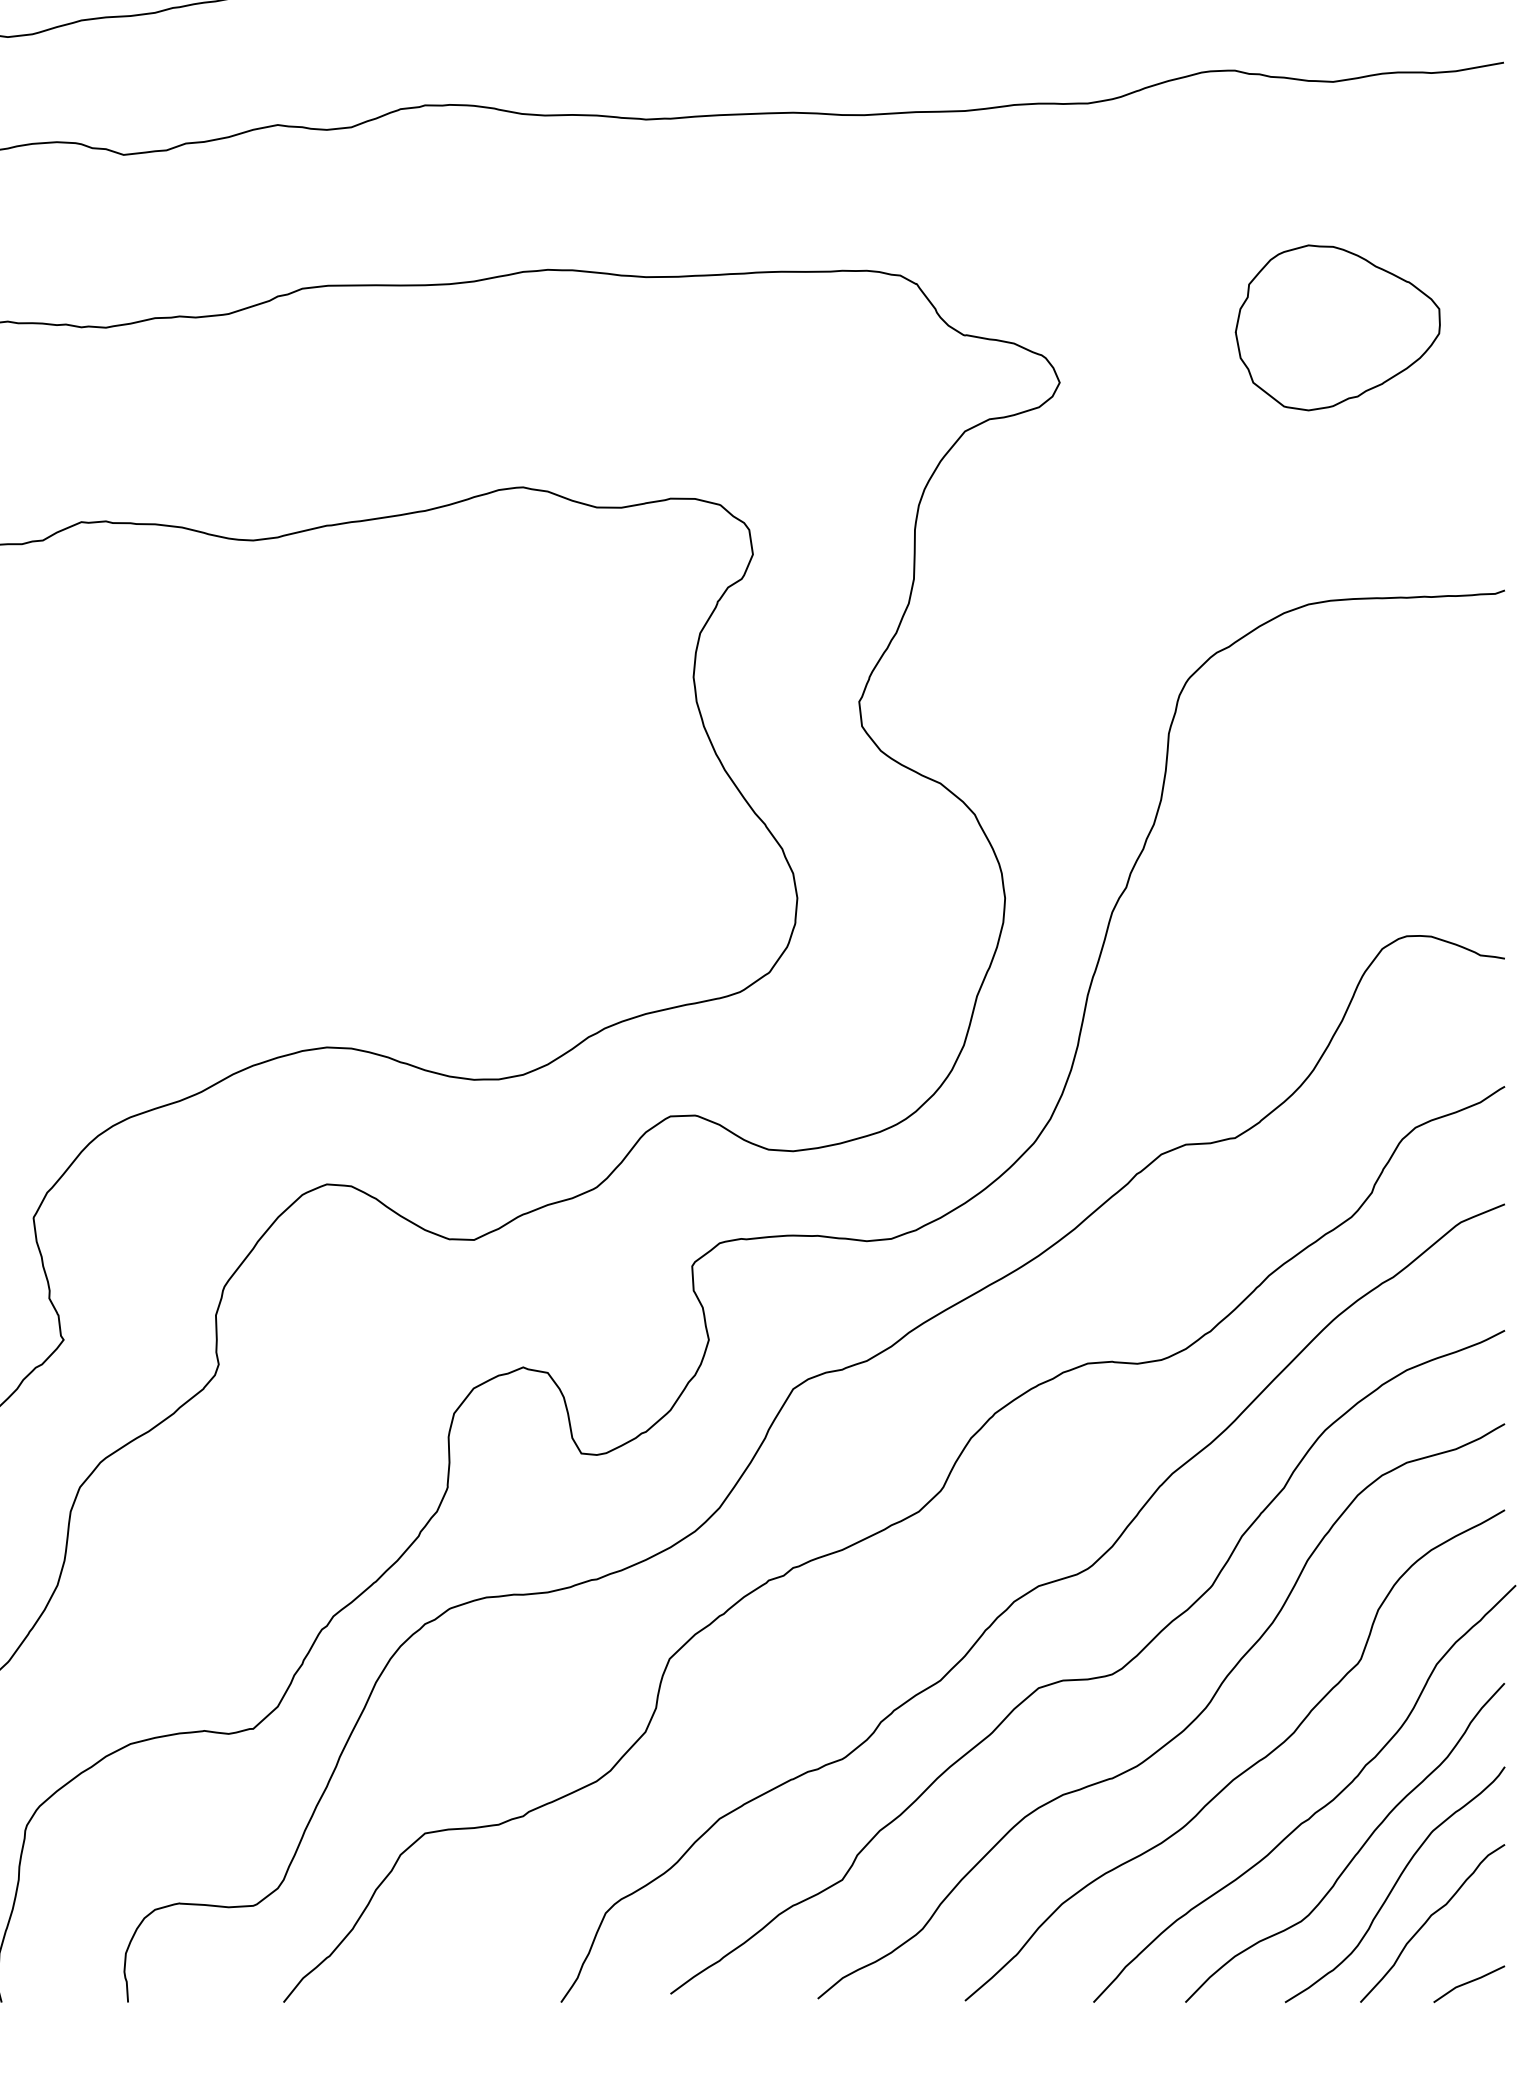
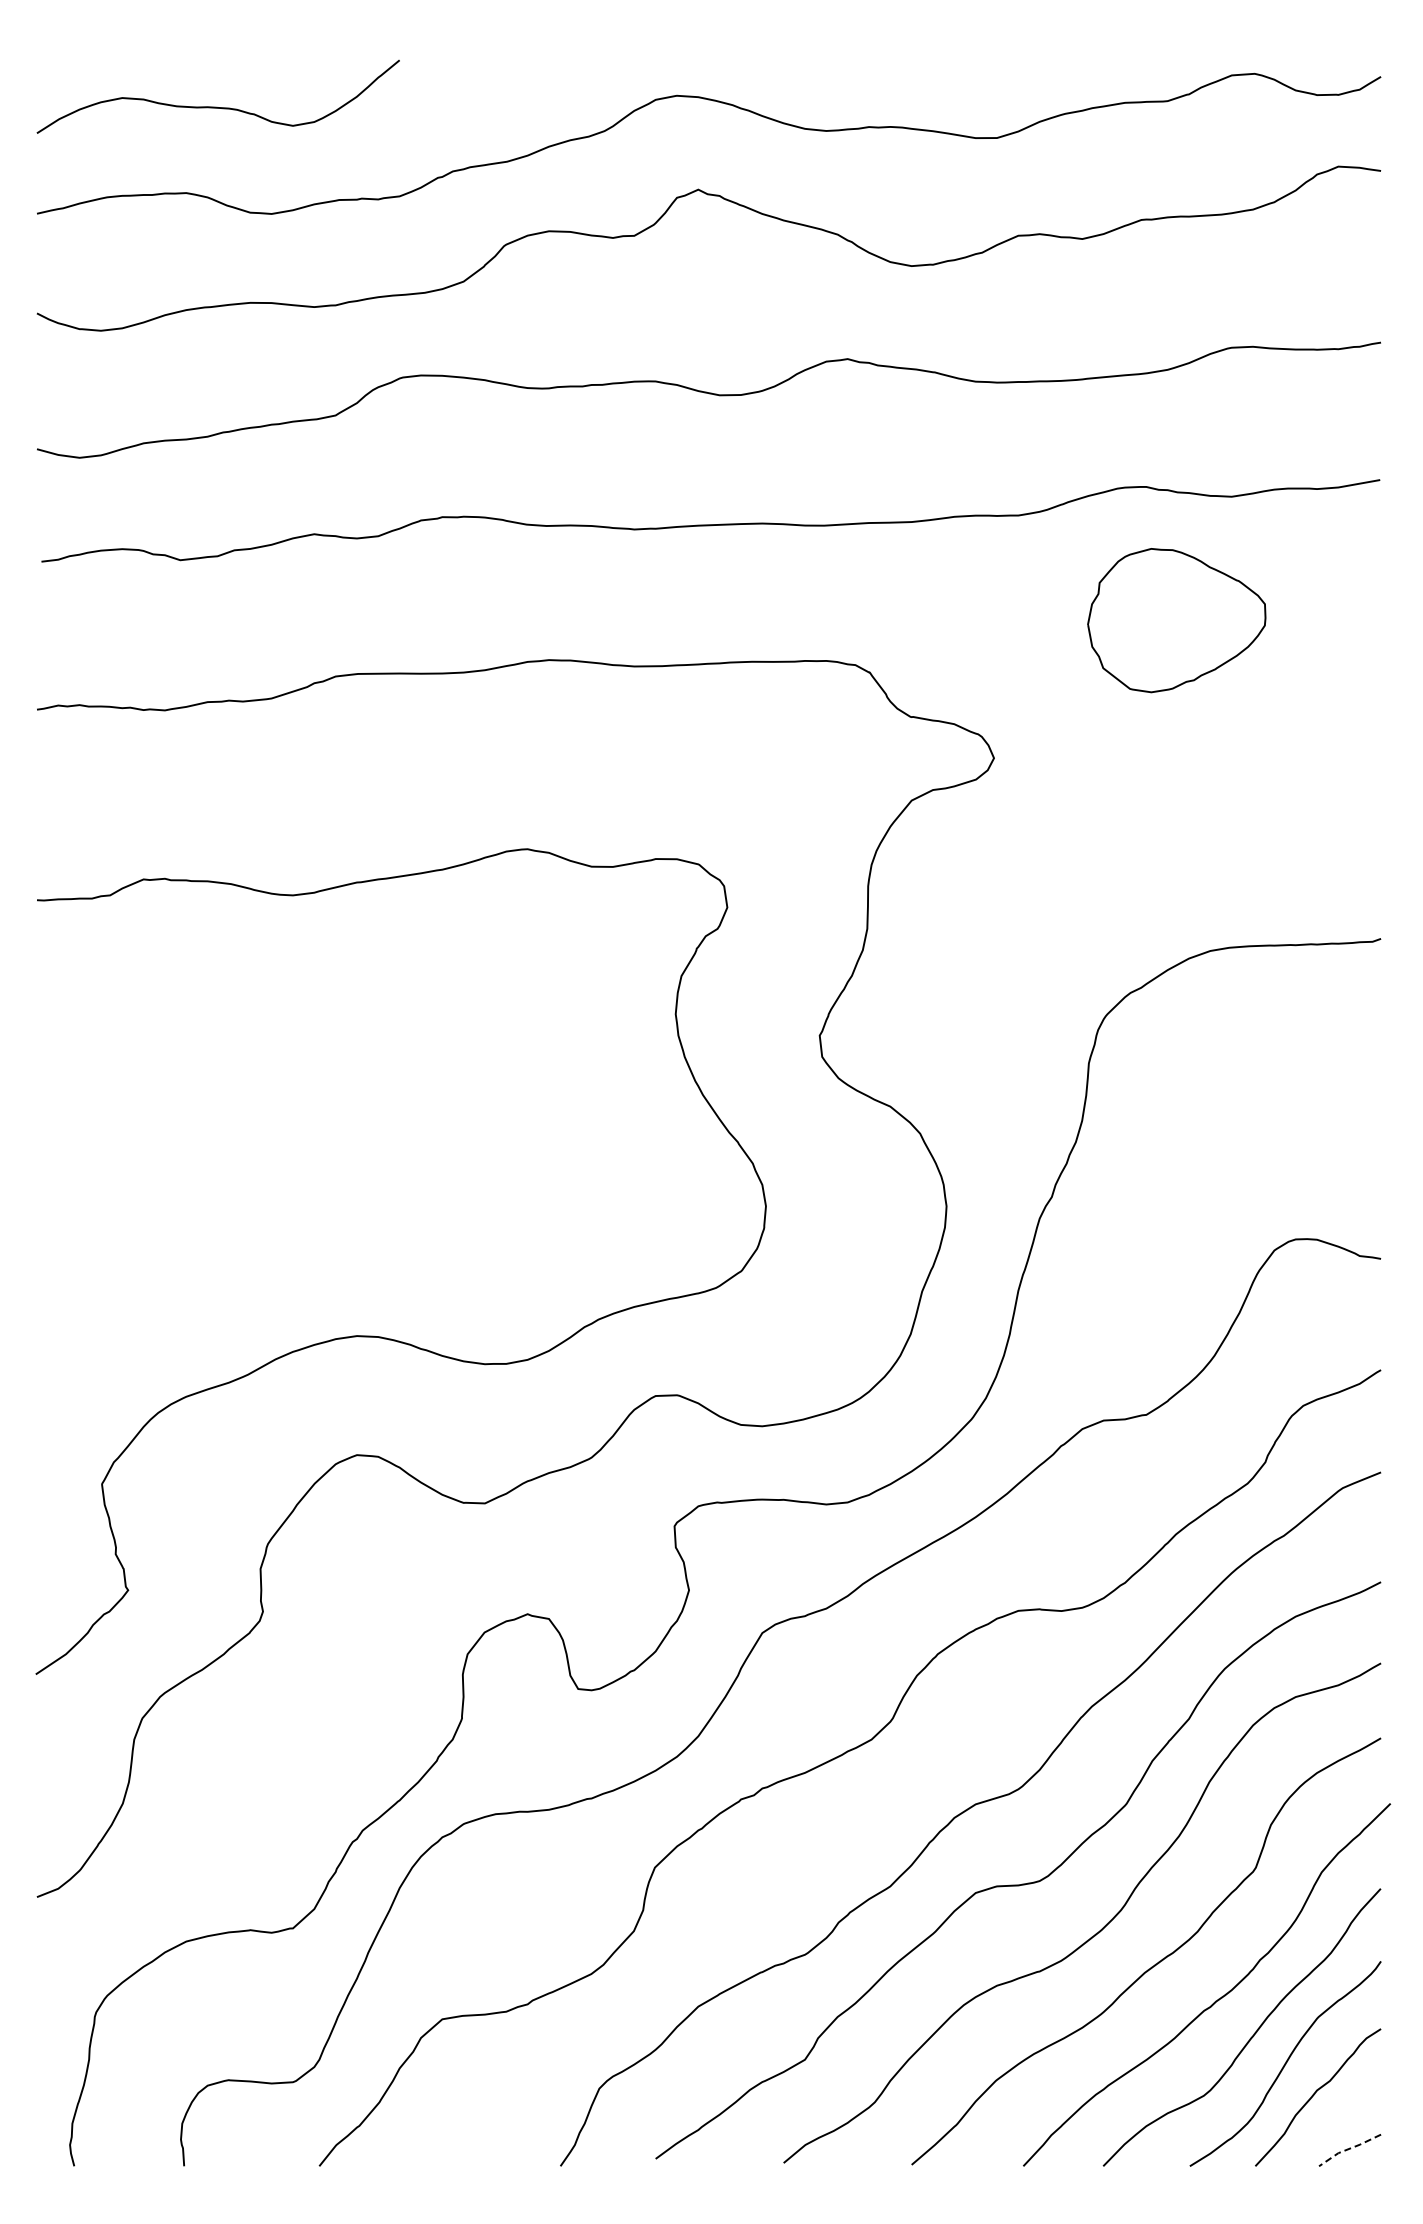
part: (1337, 327) -> (1176, 620), moved
line: (1468, 1982) -> (1349, 2148), solid -> dashed

